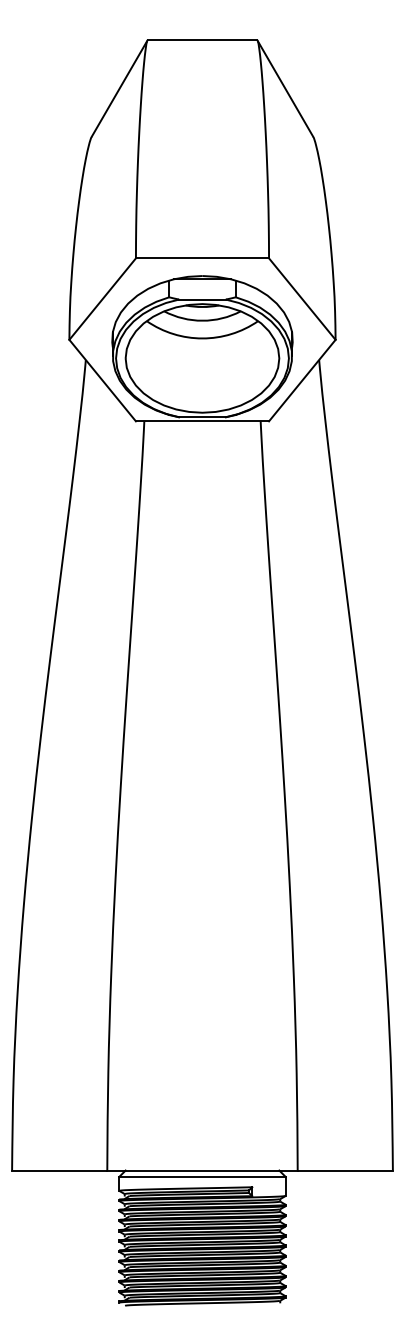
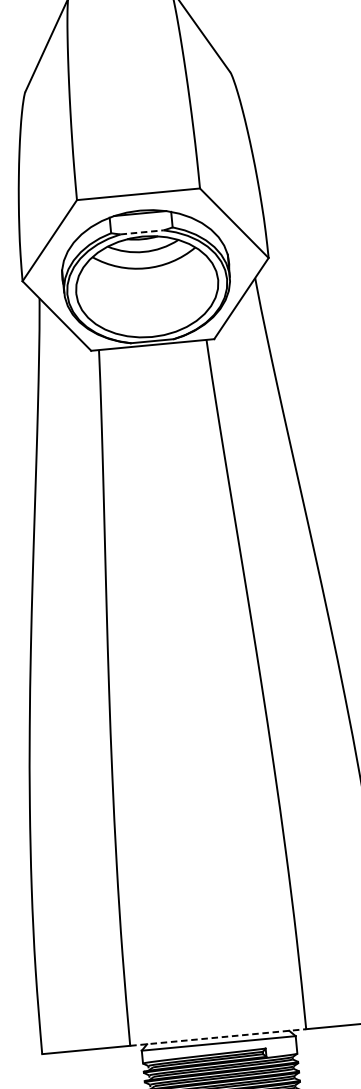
line: (202, 299) -> (142, 232), solid -> dashed
line: (202, 1170) -> (218, 1037), solid -> dashed

